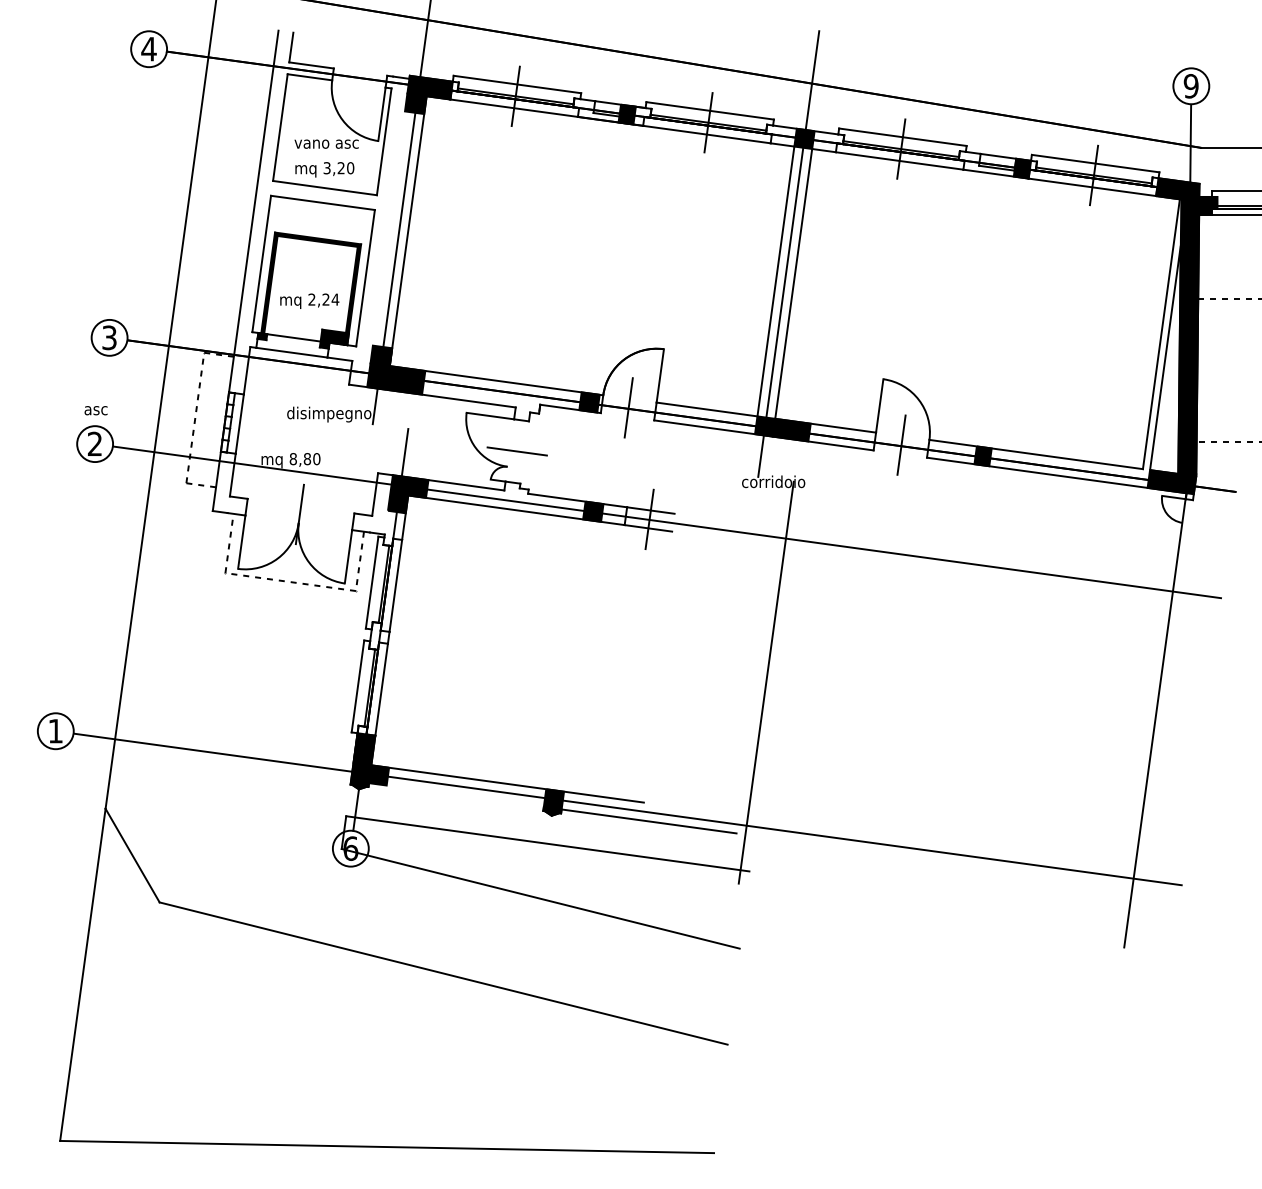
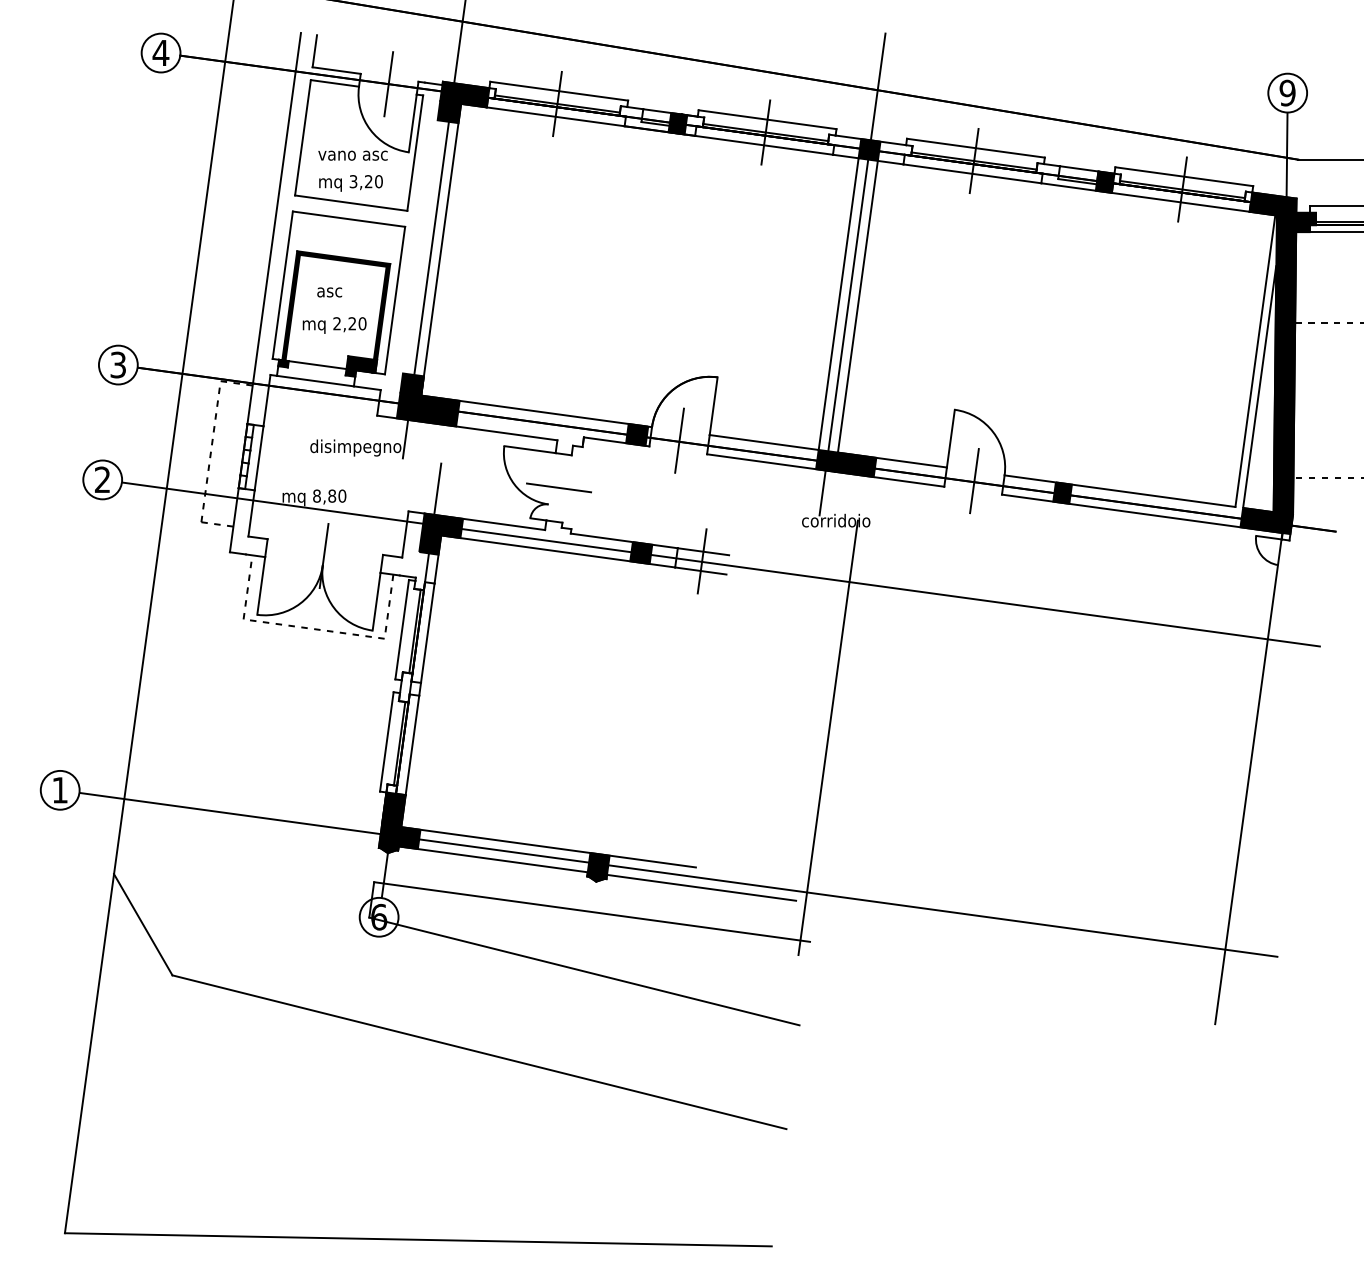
line: (359, 77) -> (388, 83), added
text: (335, 299) -> (362, 323), 2,24 -> 2,20
text: (95, 410) -> (329, 292), moved
line: (455, 795) -> (492, 859), added

